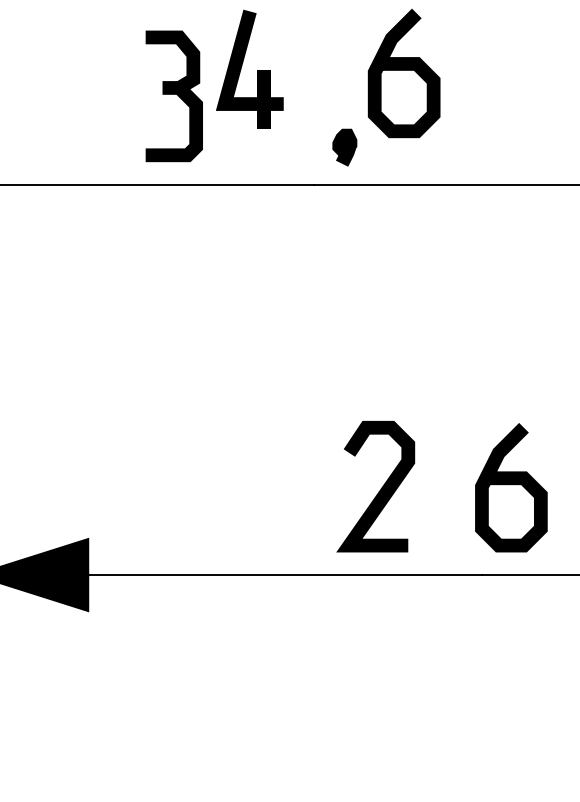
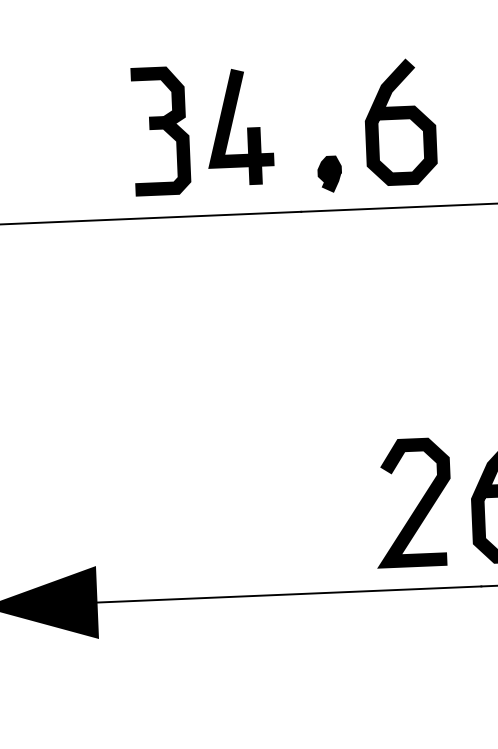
part: (242, 66) -> (232, 124), moved
curve: (403, 70) -> (399, 119), moved
curve: (379, 490) -> (416, 506), moved

